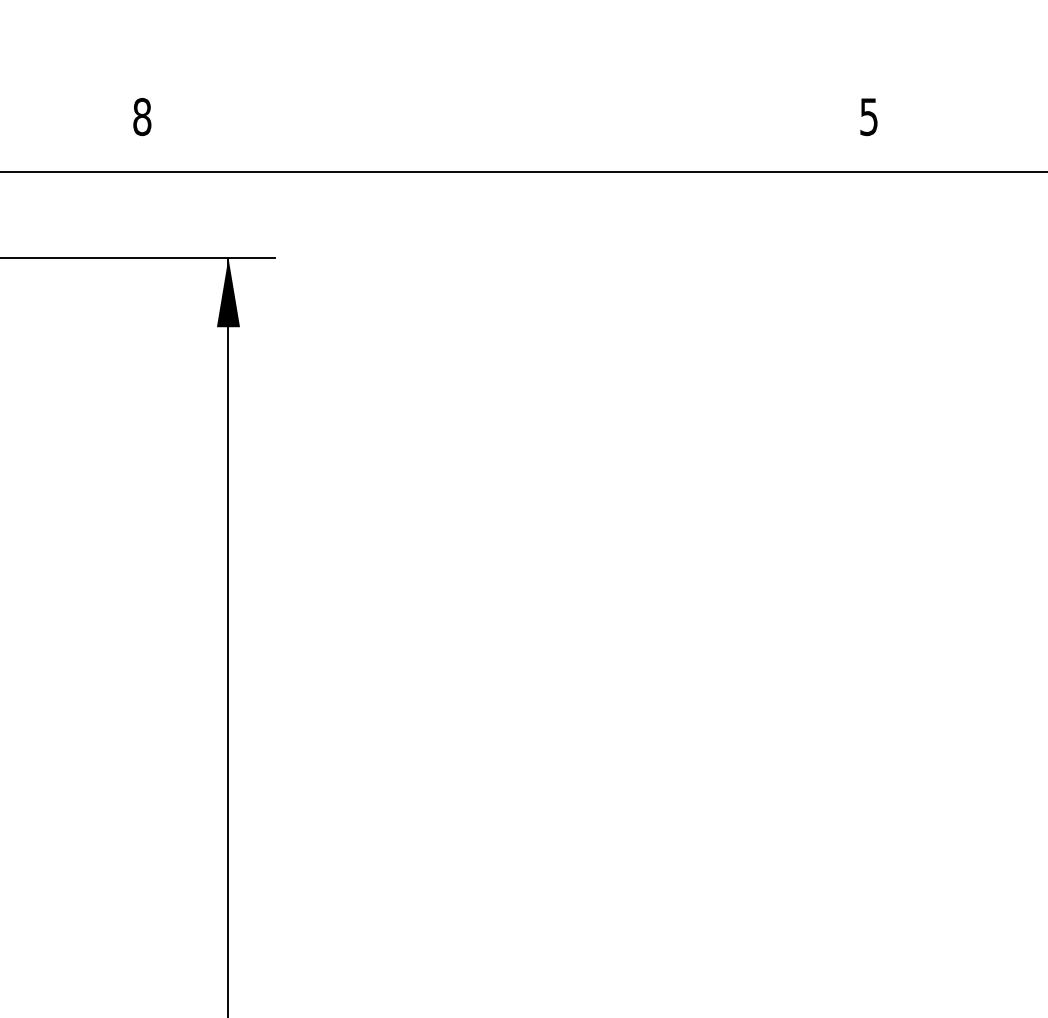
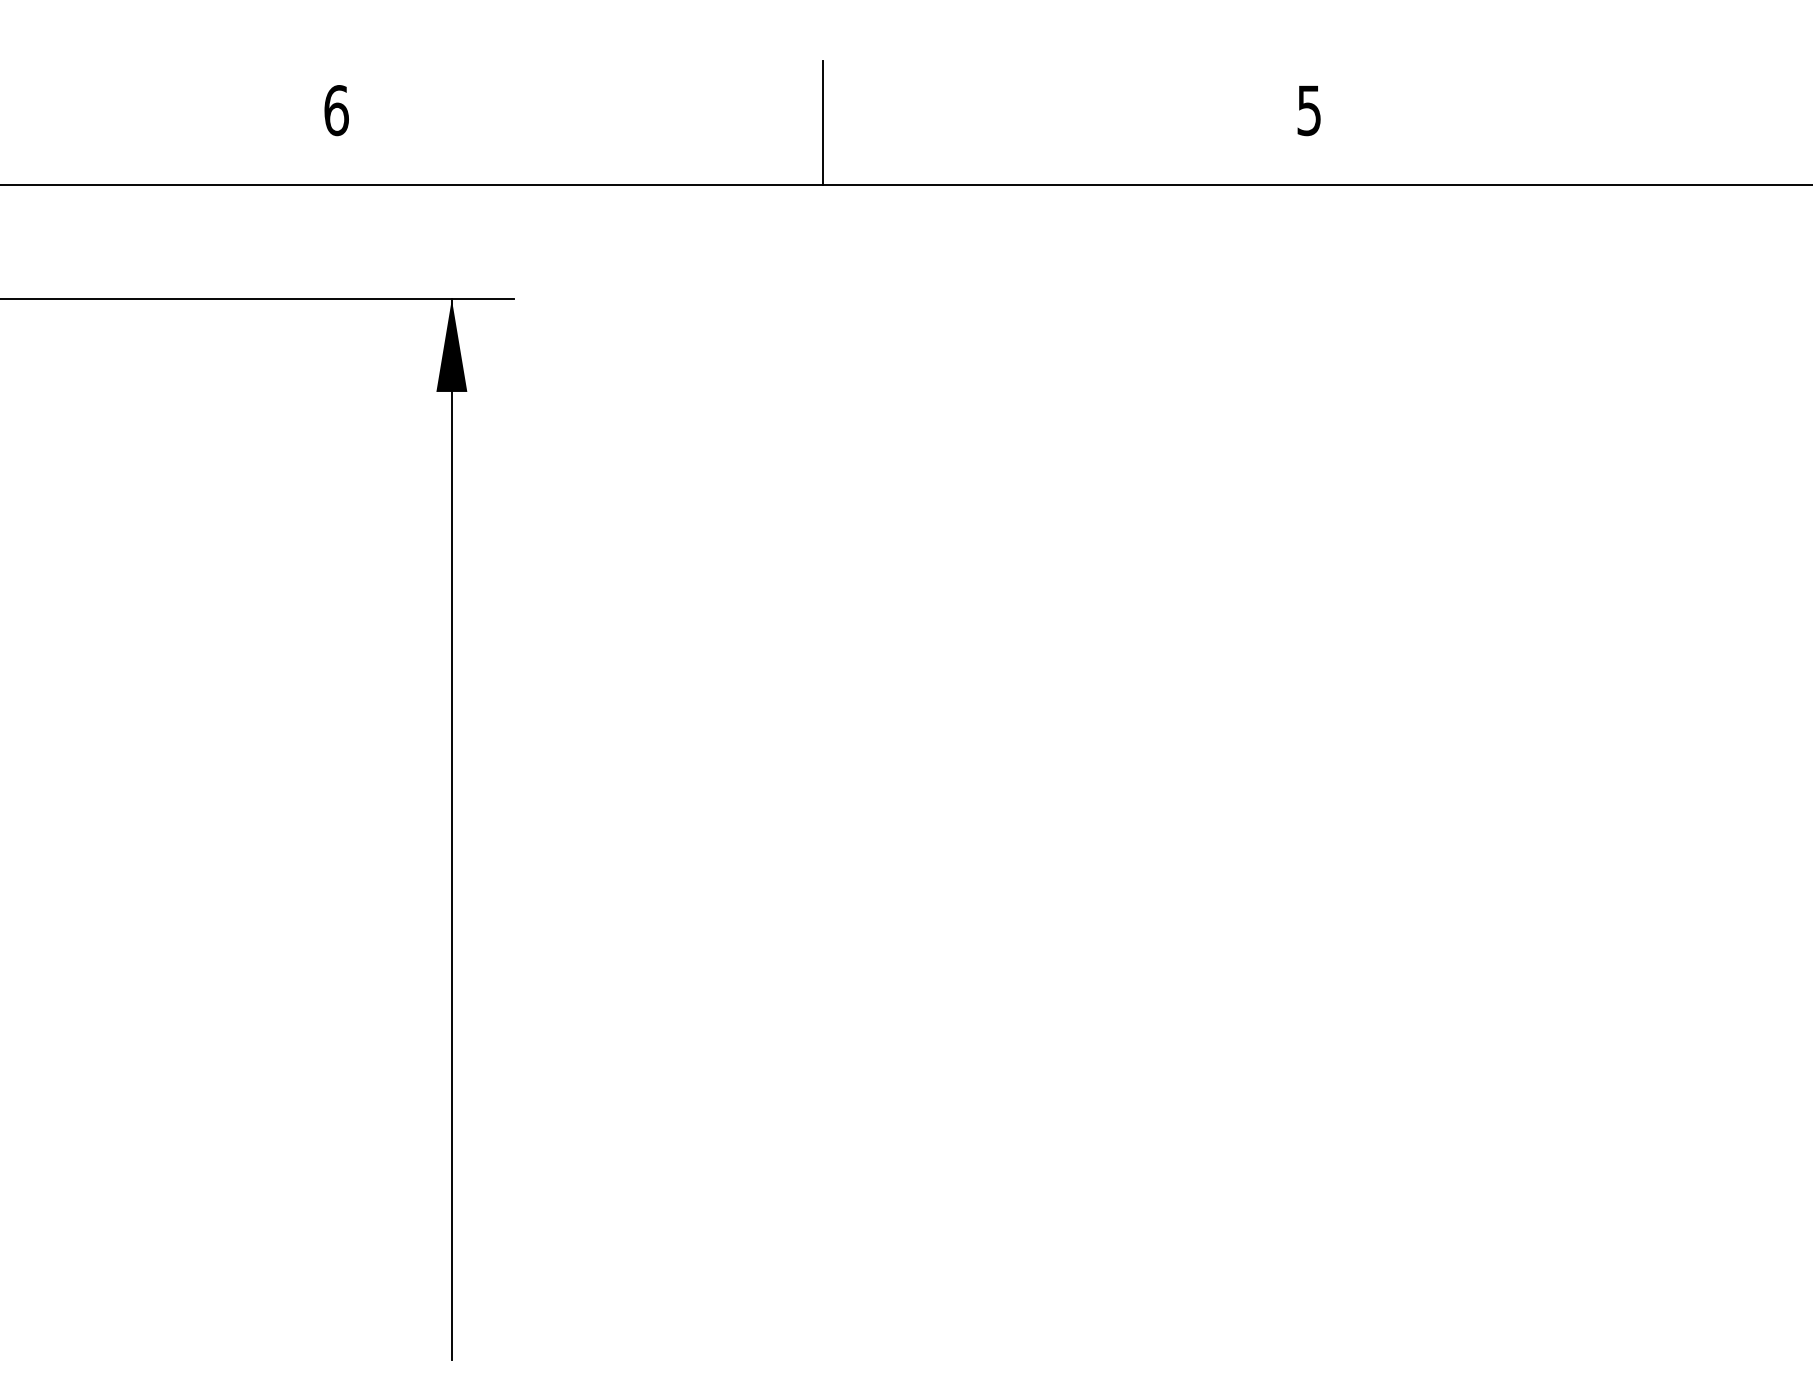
text: (142, 116) -> (336, 110), 8 -> 6
line: (506, 125) -> (823, 122), added

